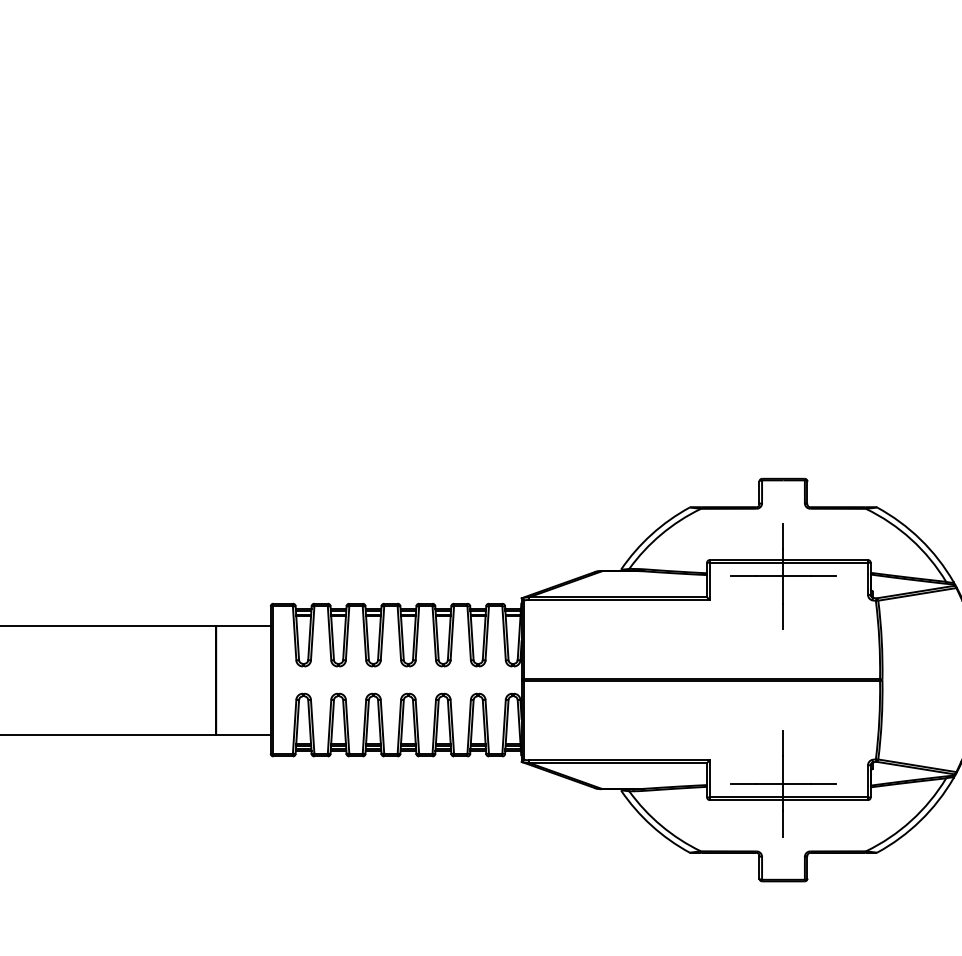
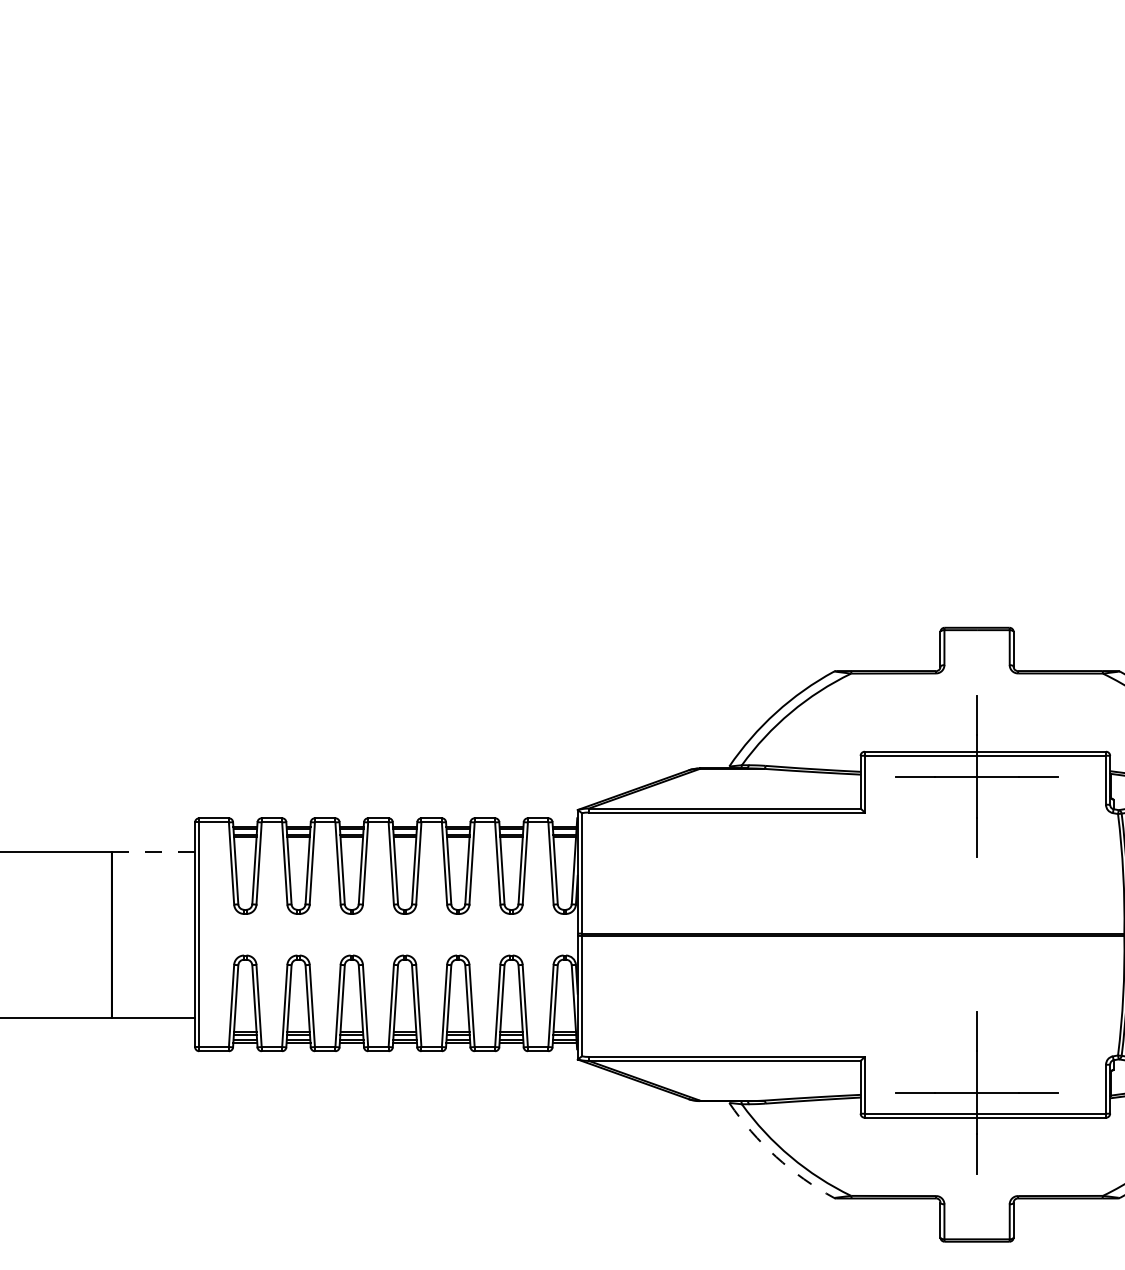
line: (242, 625) -> (152, 851), solid -> dashed
arc: (651, 825) -> (775, 1156), solid -> dashed

